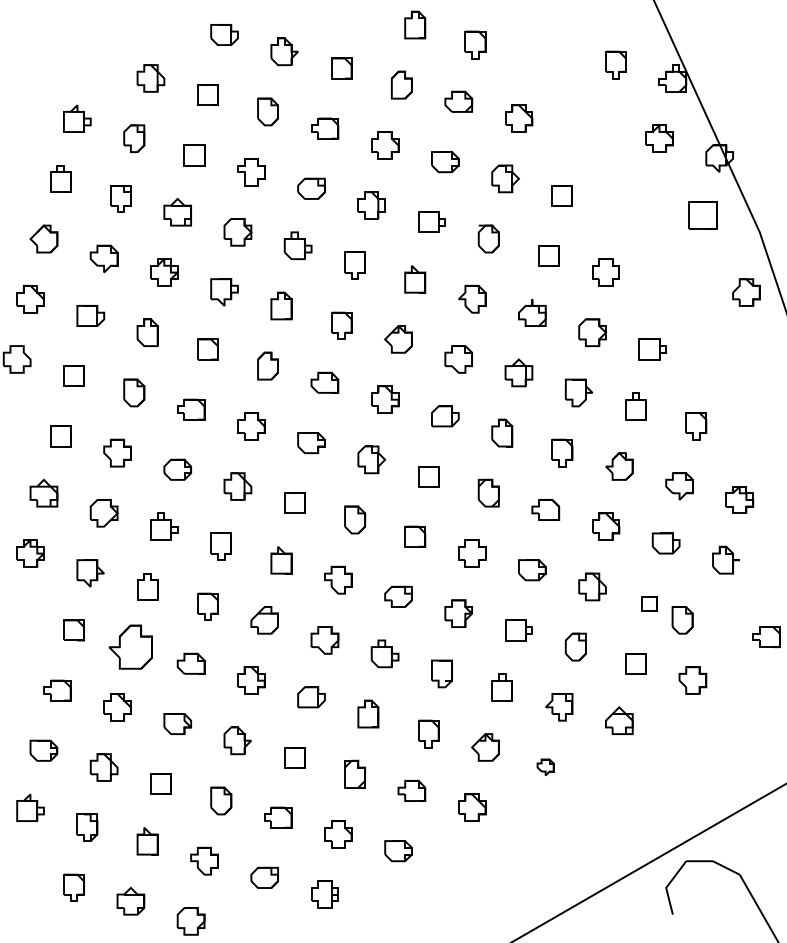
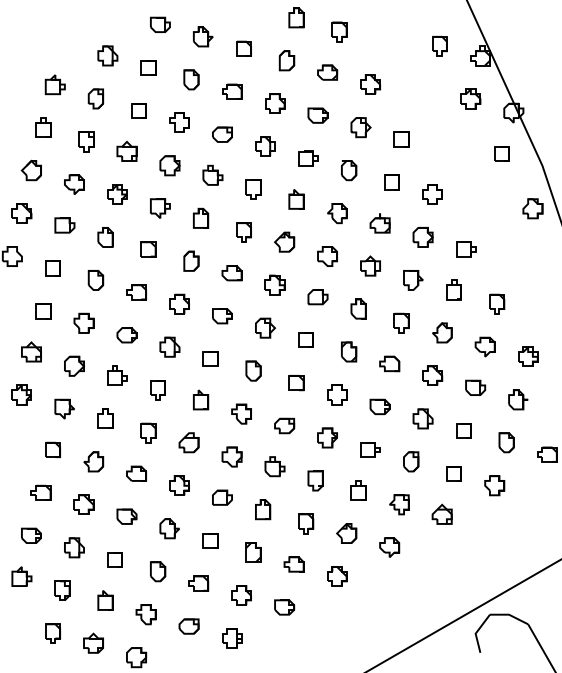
part: (702, 215) -> (501, 153), size x0.71
part: (649, 603) -> (463, 430), size x1.43
part: (682, 620) -> (506, 442), moved
part: (131, 646) -> (93, 461), size x0.62
part: (545, 767) -> (389, 547), size x1.67

